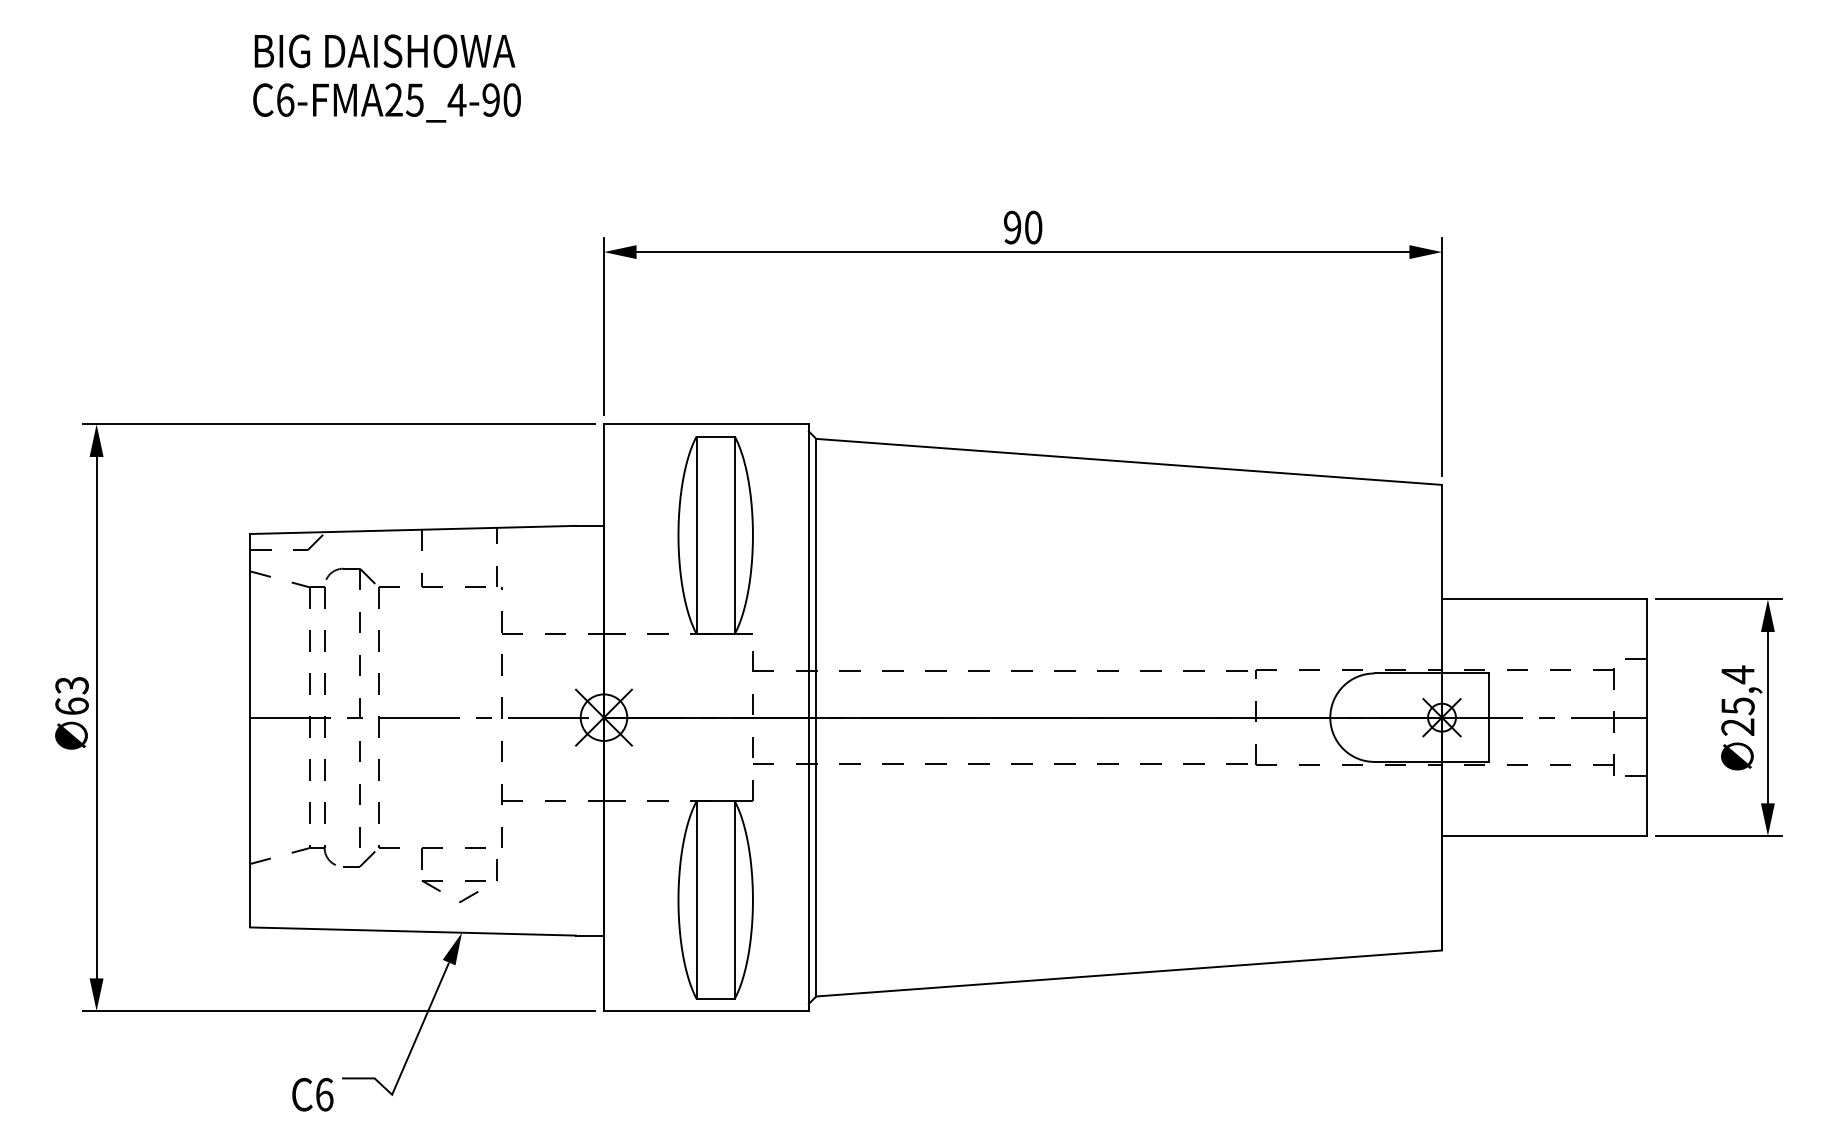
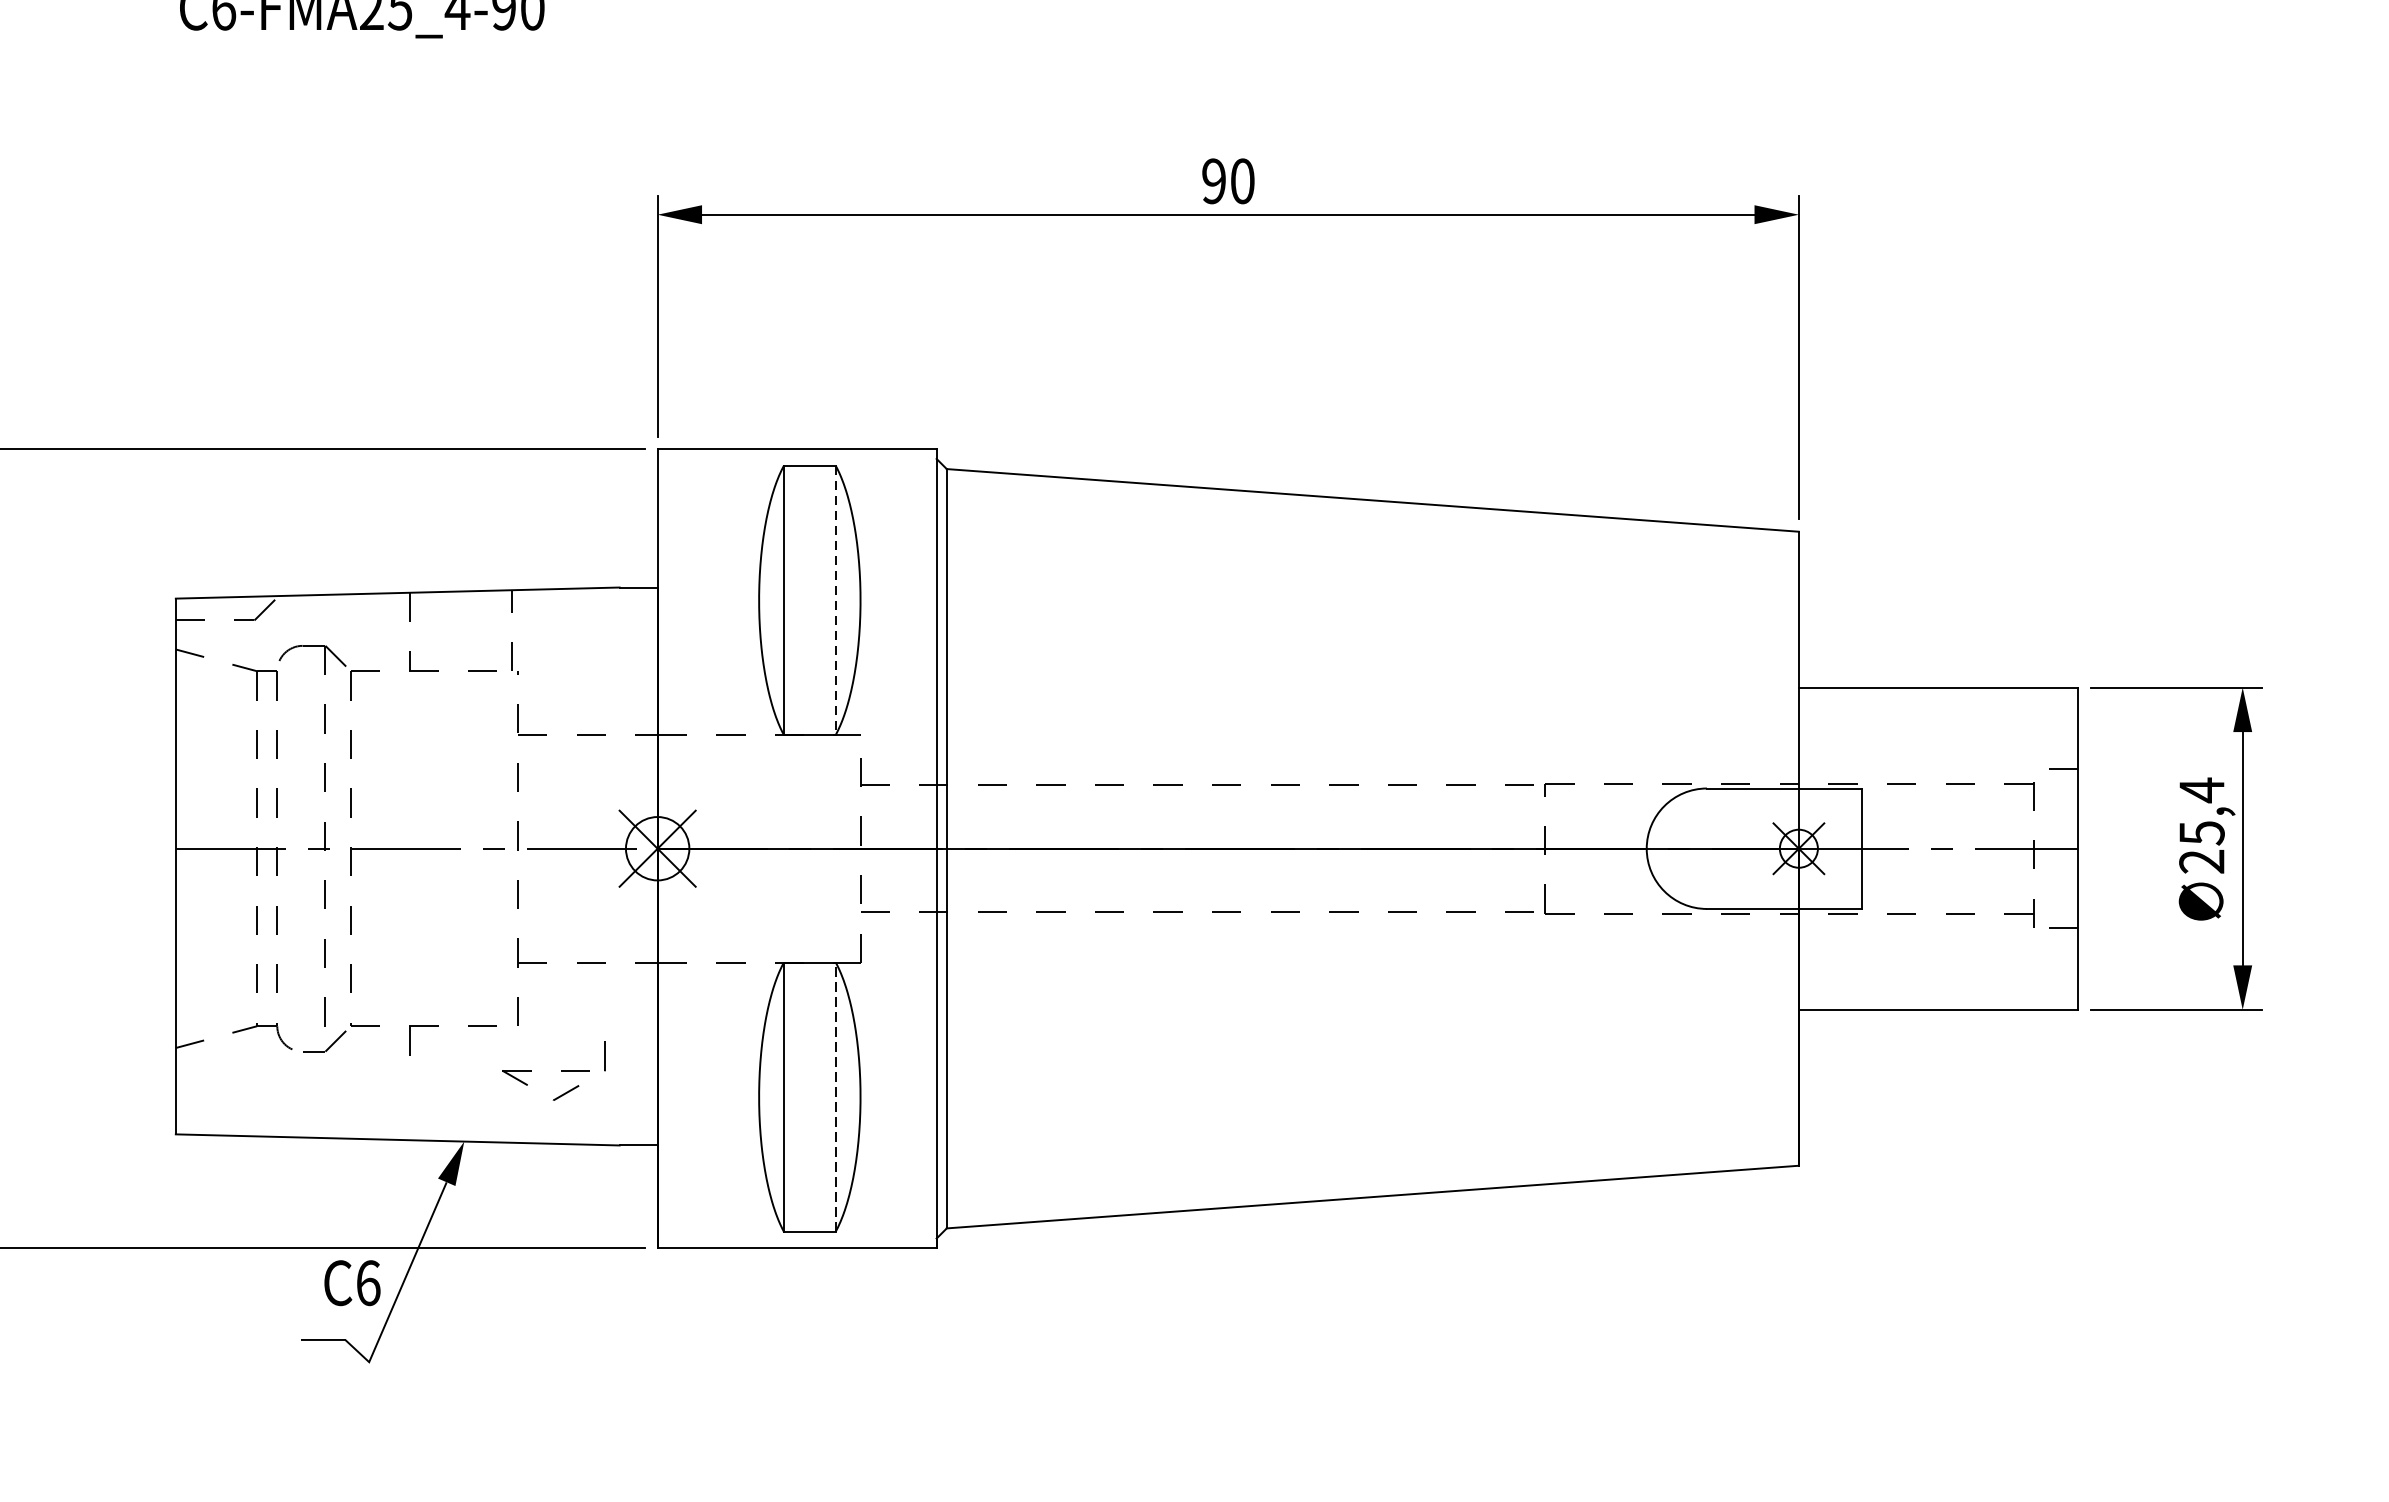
line: (734, 535) -> (835, 600), solid -> dashed
part: (459, 880) -> (553, 1070), moved
line: (734, 900) -> (835, 1097), solid -> dashed
text: (312, 1094) -> (351, 1282), moved

